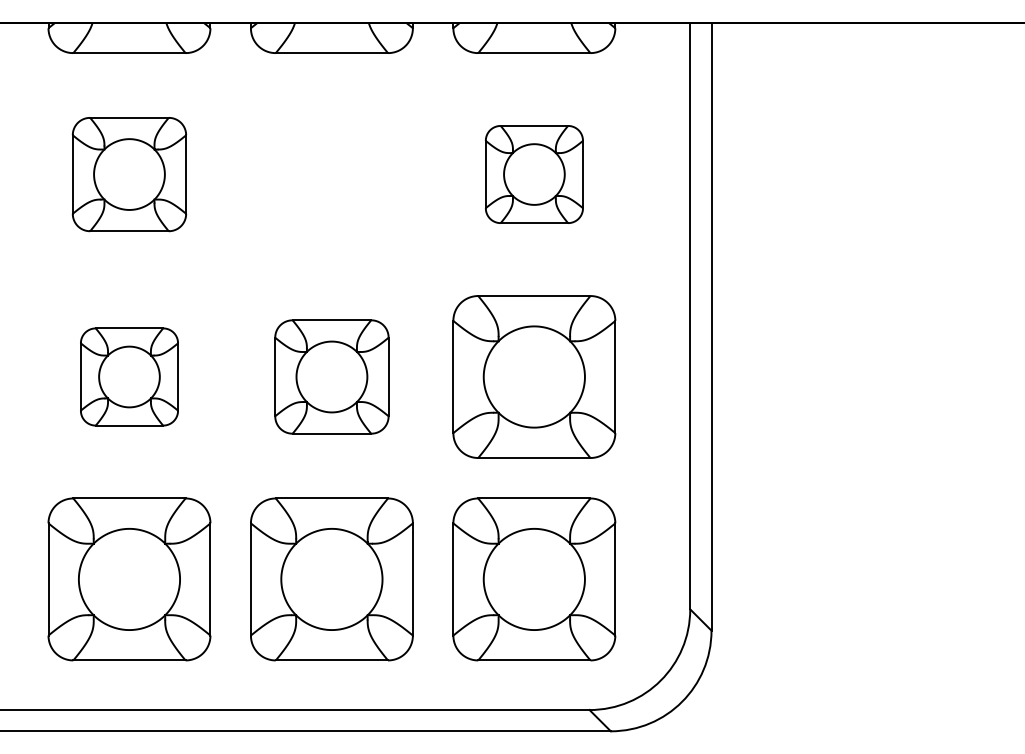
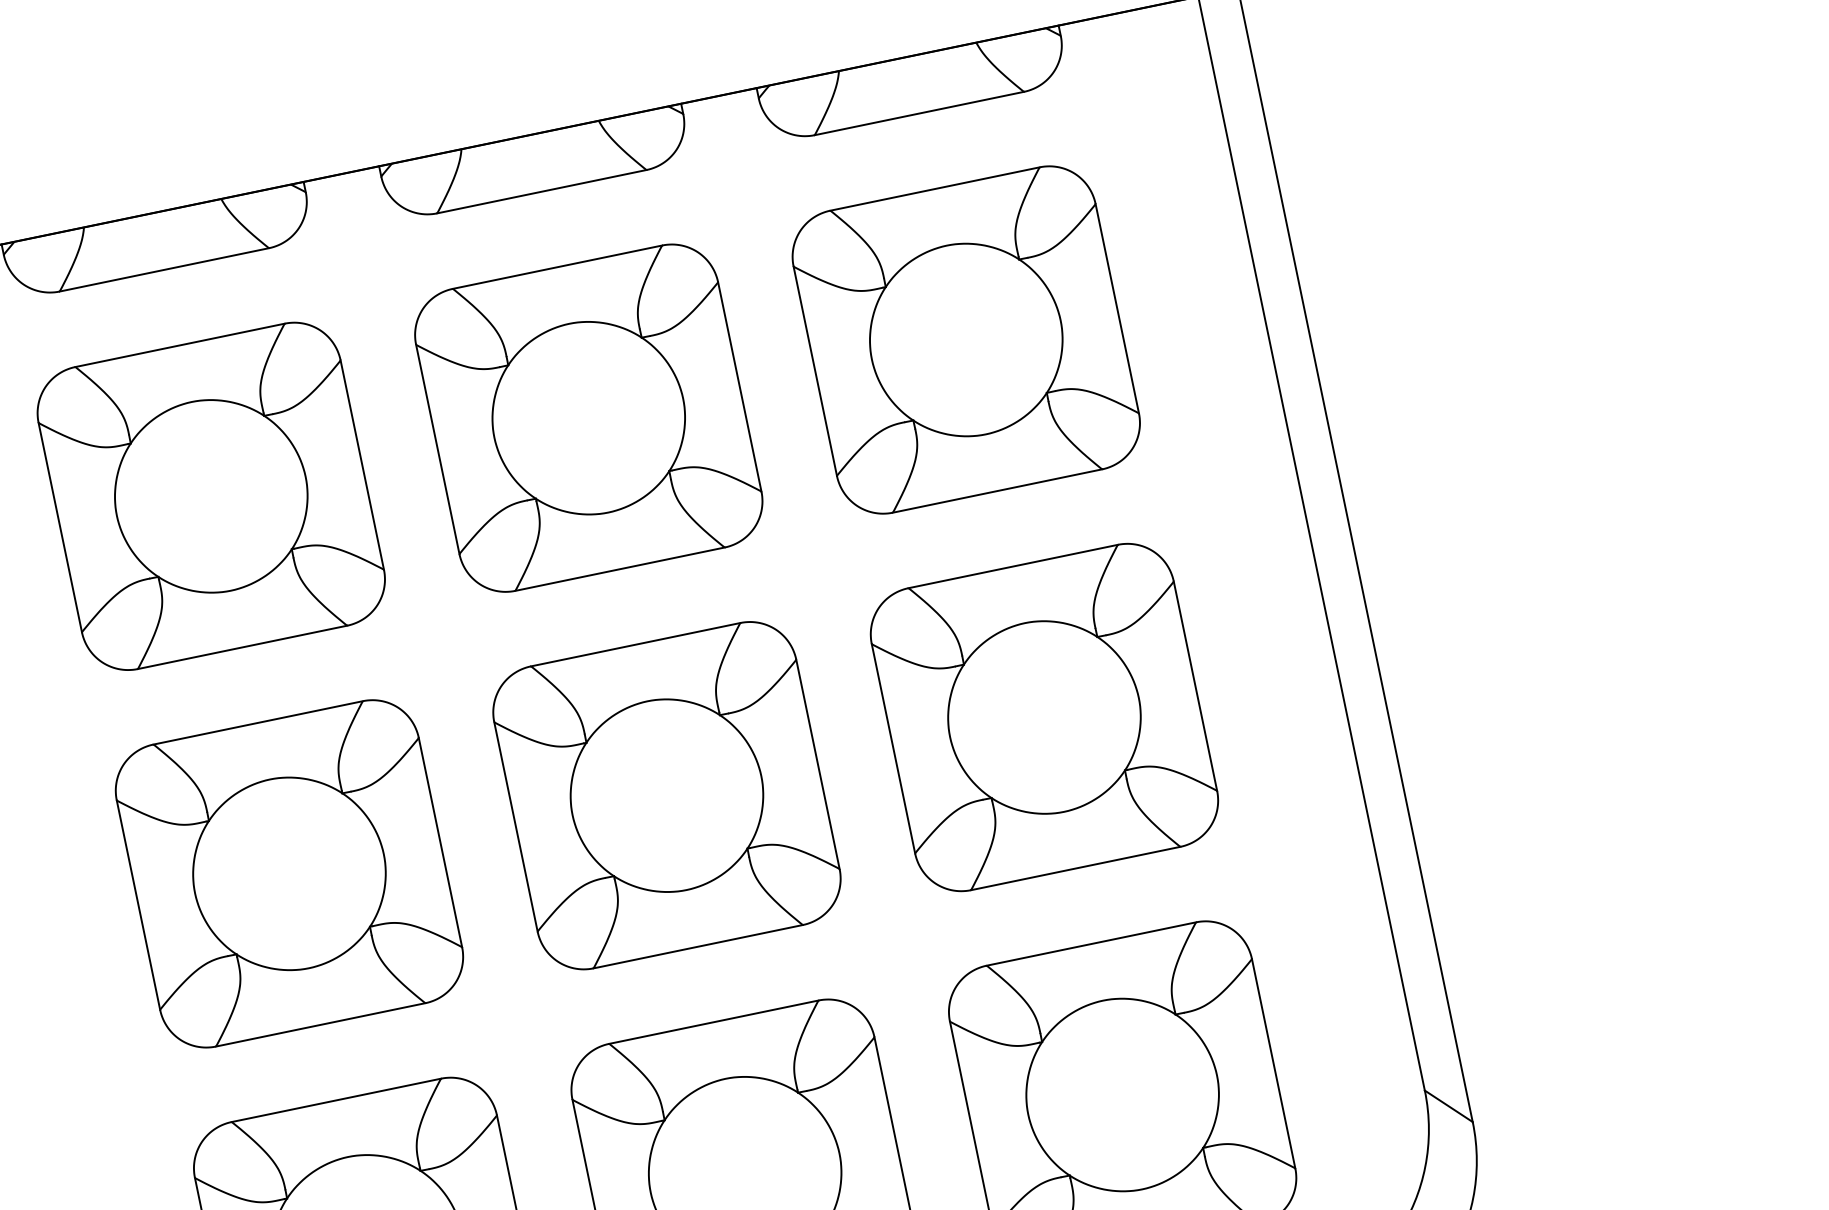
part: (129, 174) -> (211, 496), size x1.43
part: (331, 174) -> (587, 418), added
part: (534, 174) -> (966, 339), size x1.67
part: (129, 376) -> (289, 872), size x1.67
part: (331, 376) -> (665, 794), size x1.43

